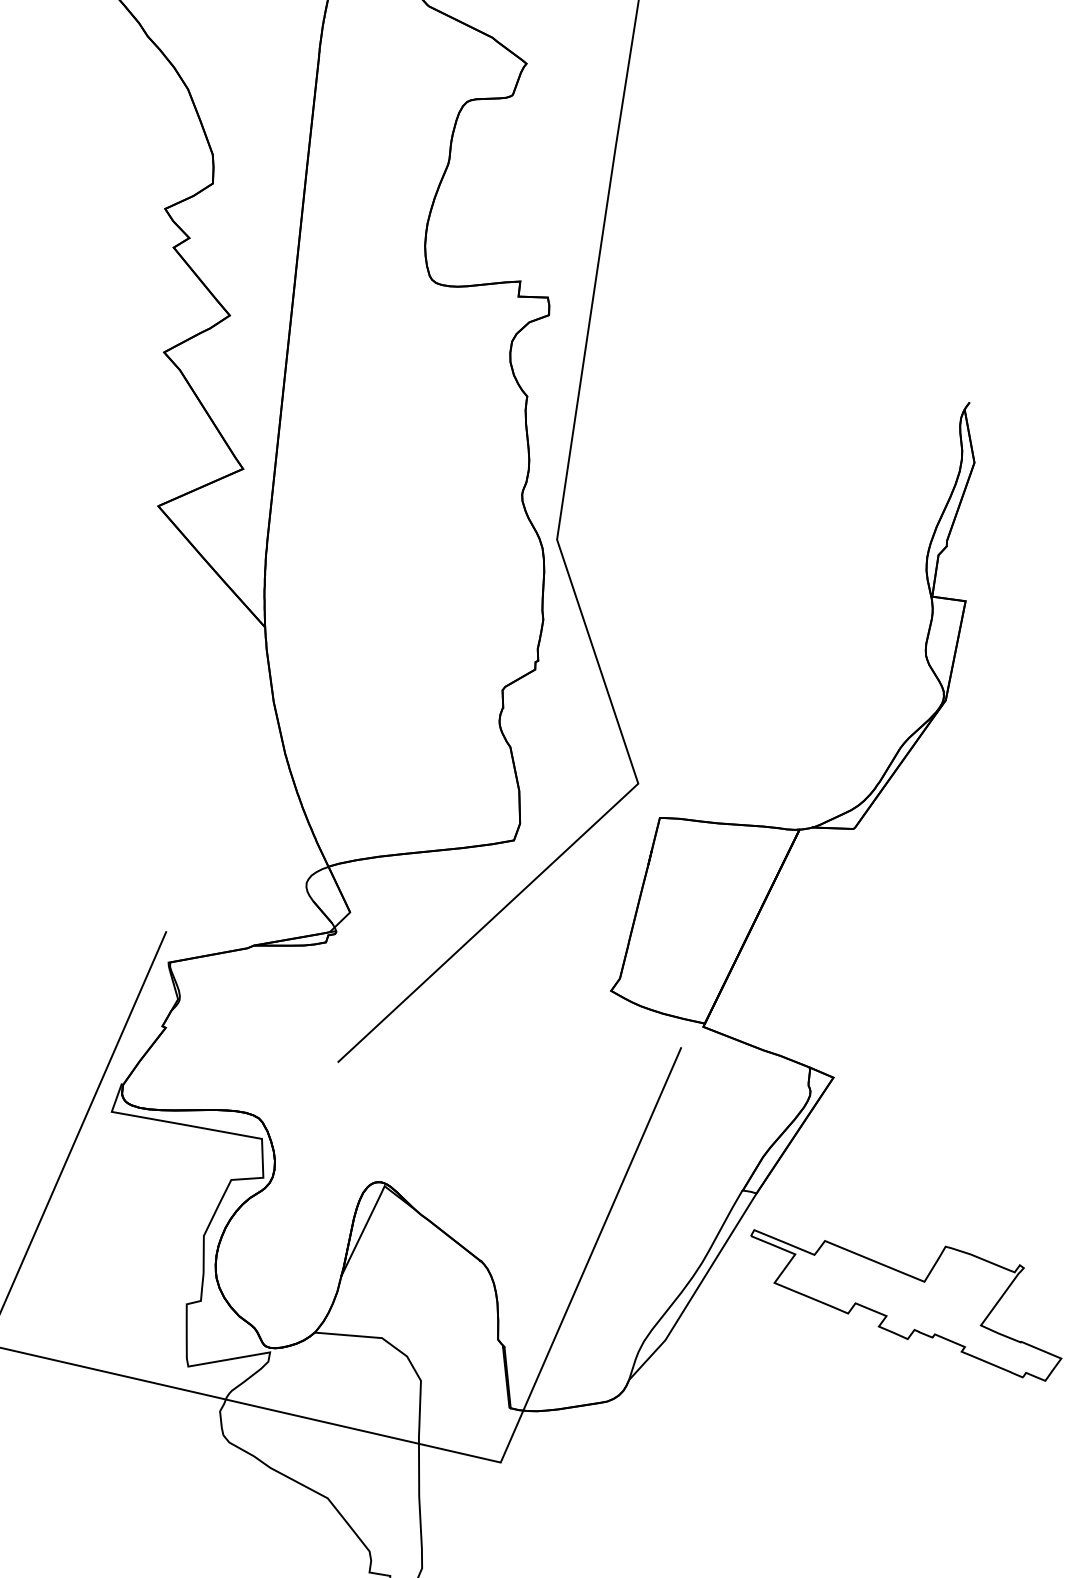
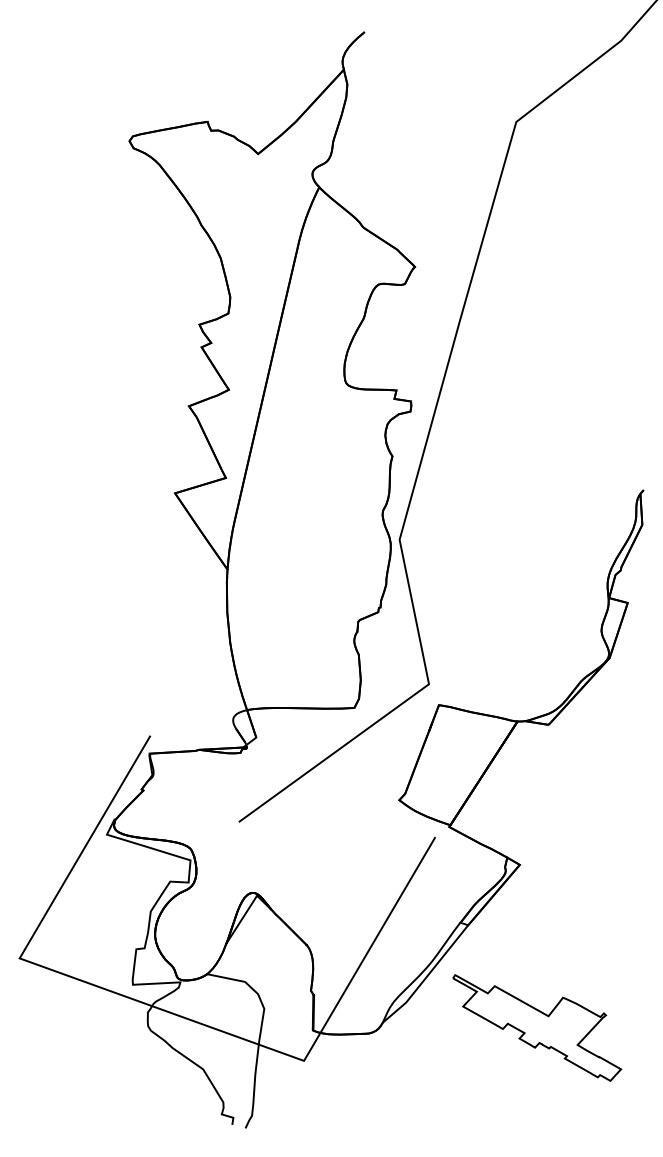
part: (907, 1303) -> (537, 1027), moved

